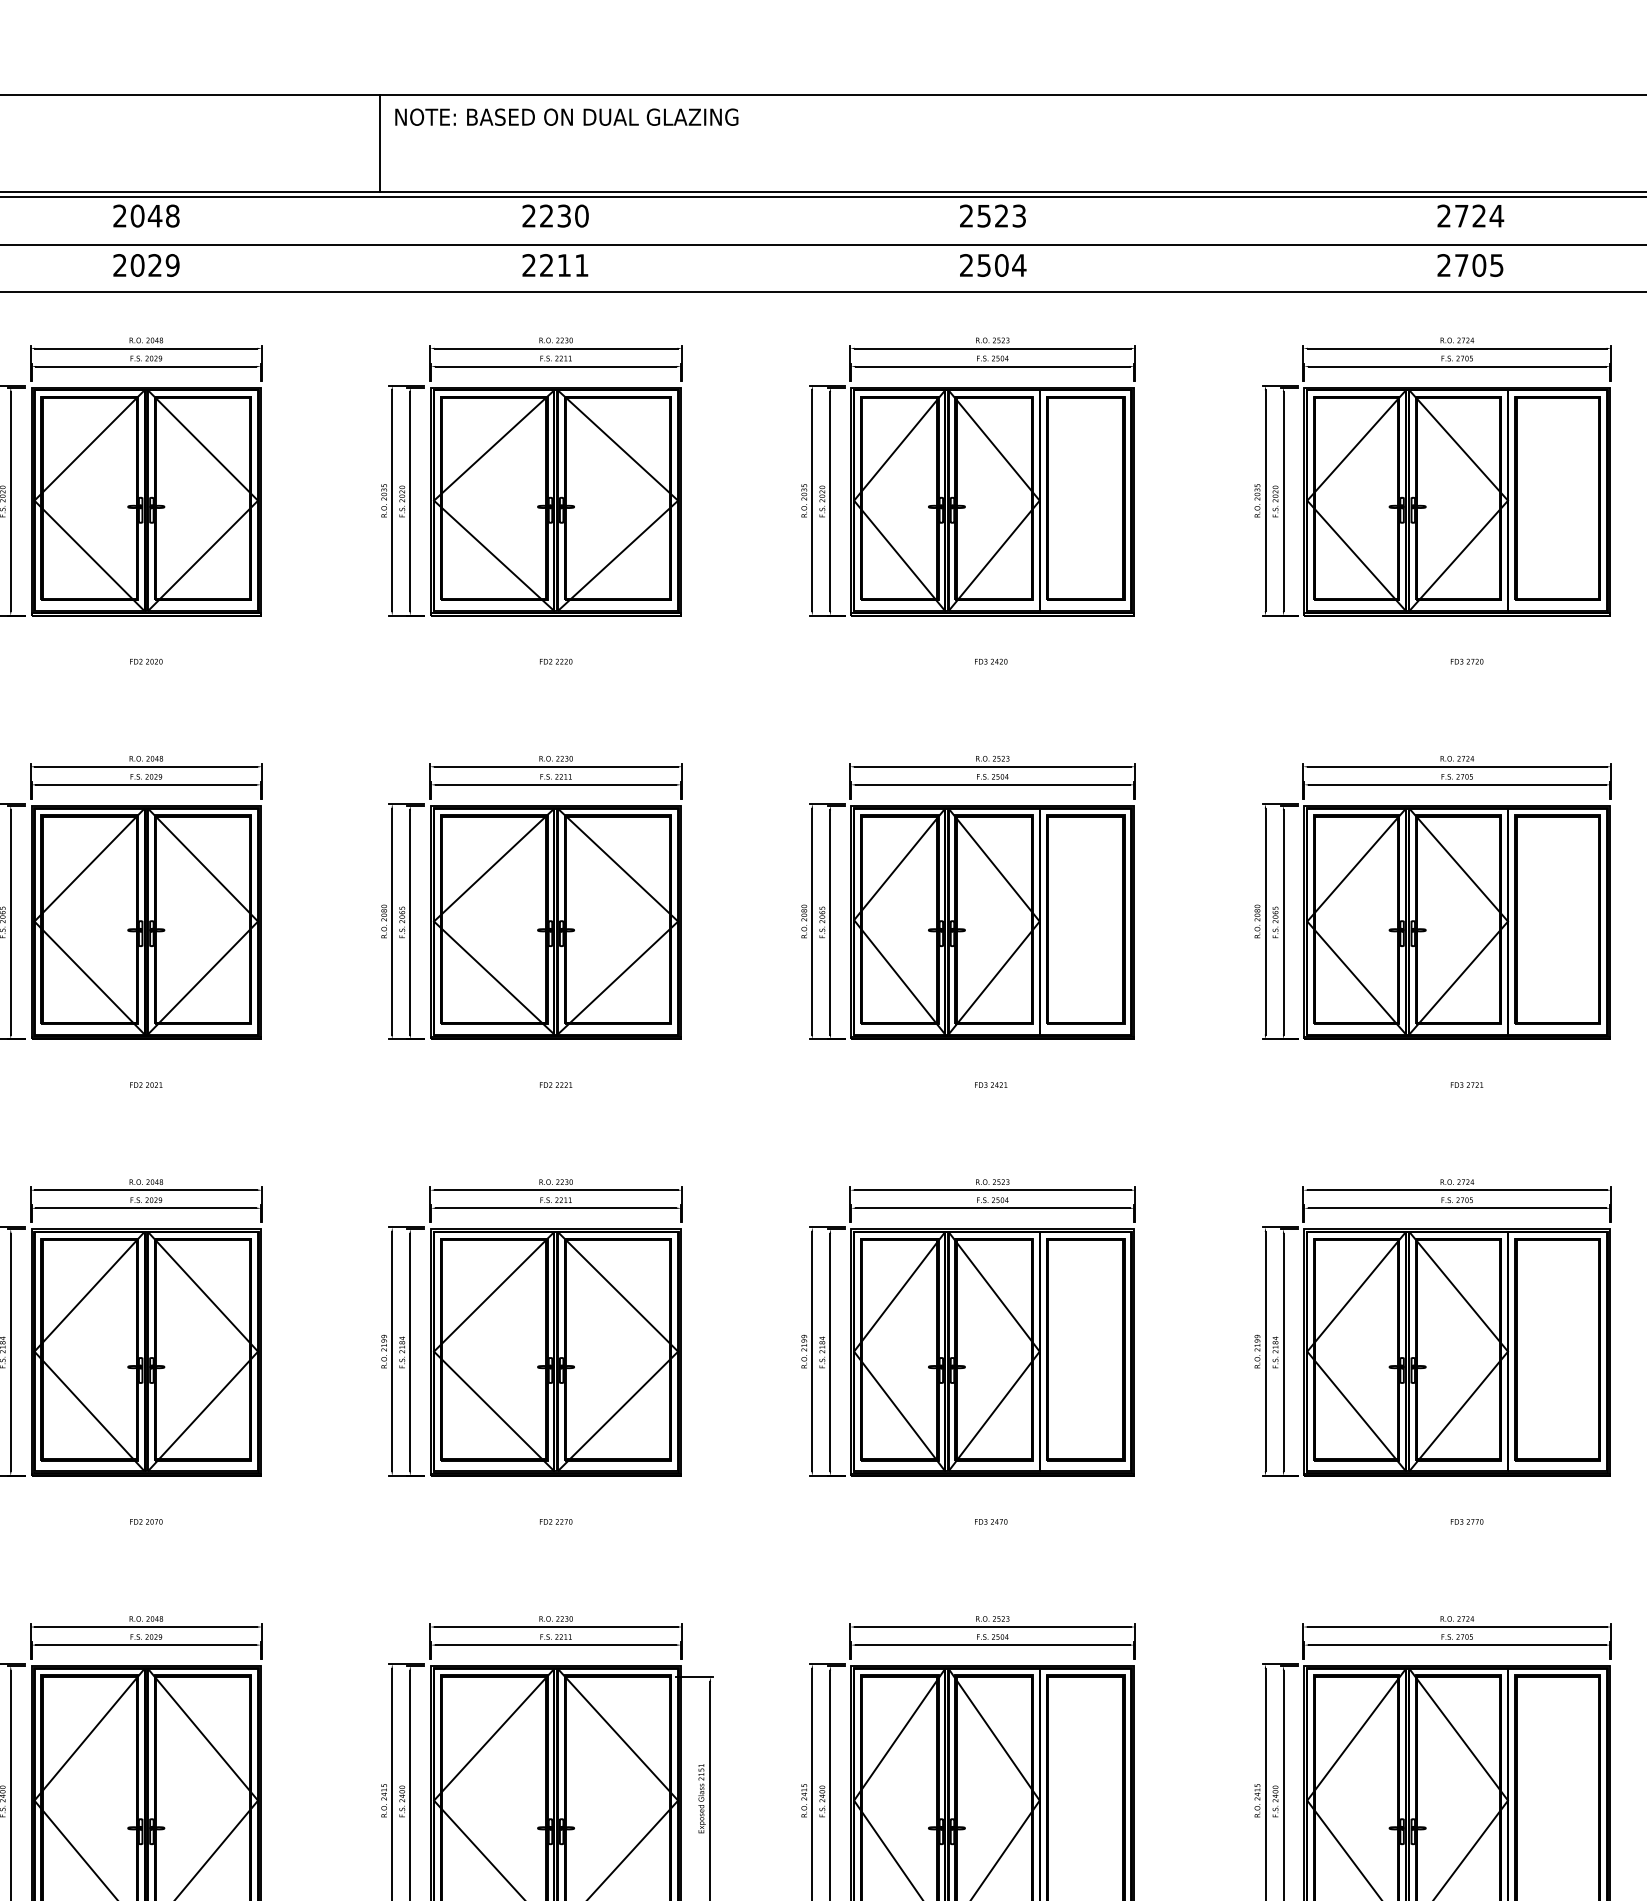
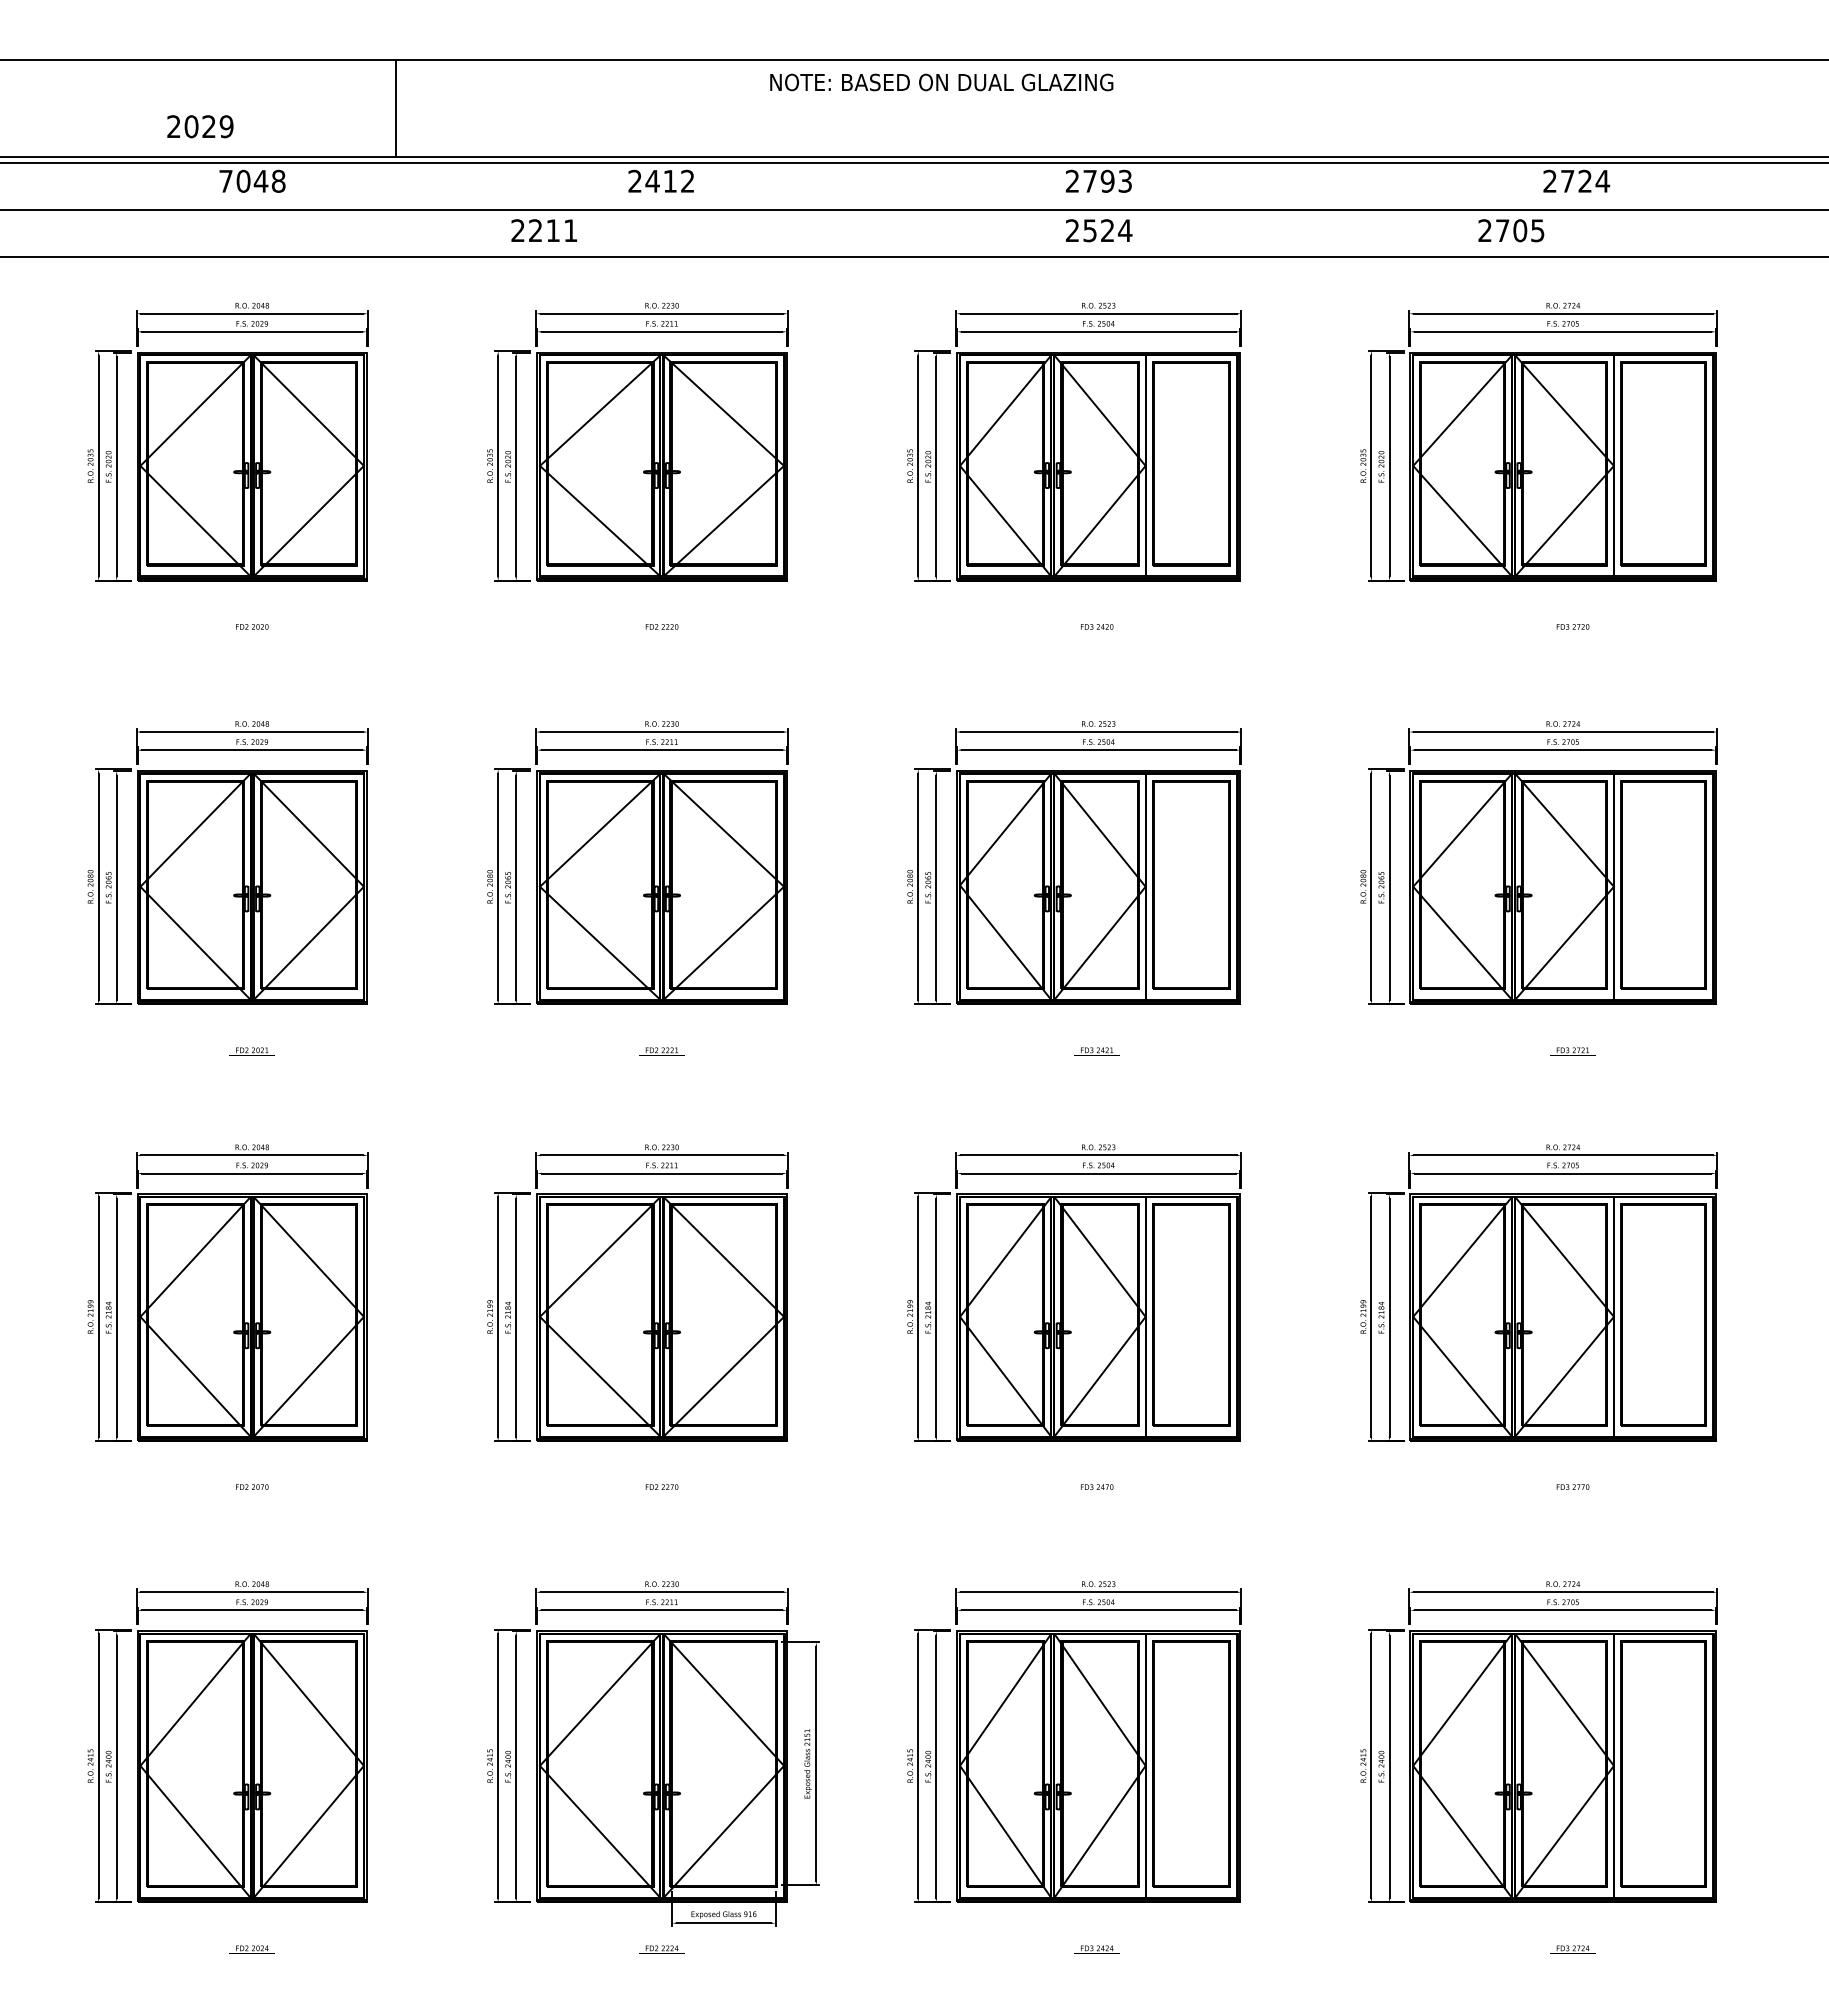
text: (566, 117) -> (941, 82), moved
line: (380, 143) -> (396, 108), moved
text: (119, 215) -> (225, 180), 2048 -> 7048
text: (563, 215) -> (669, 180), 2230 -> 2412
text: (992, 216) -> (1098, 181), 2523 -> 2793
text: (146, 265) -> (200, 126), moved
text: (555, 265) -> (544, 230), moved
text: (1001, 265) -> (1107, 230), 2504 -> 2524
text: (1470, 265) -> (1511, 230), moved

